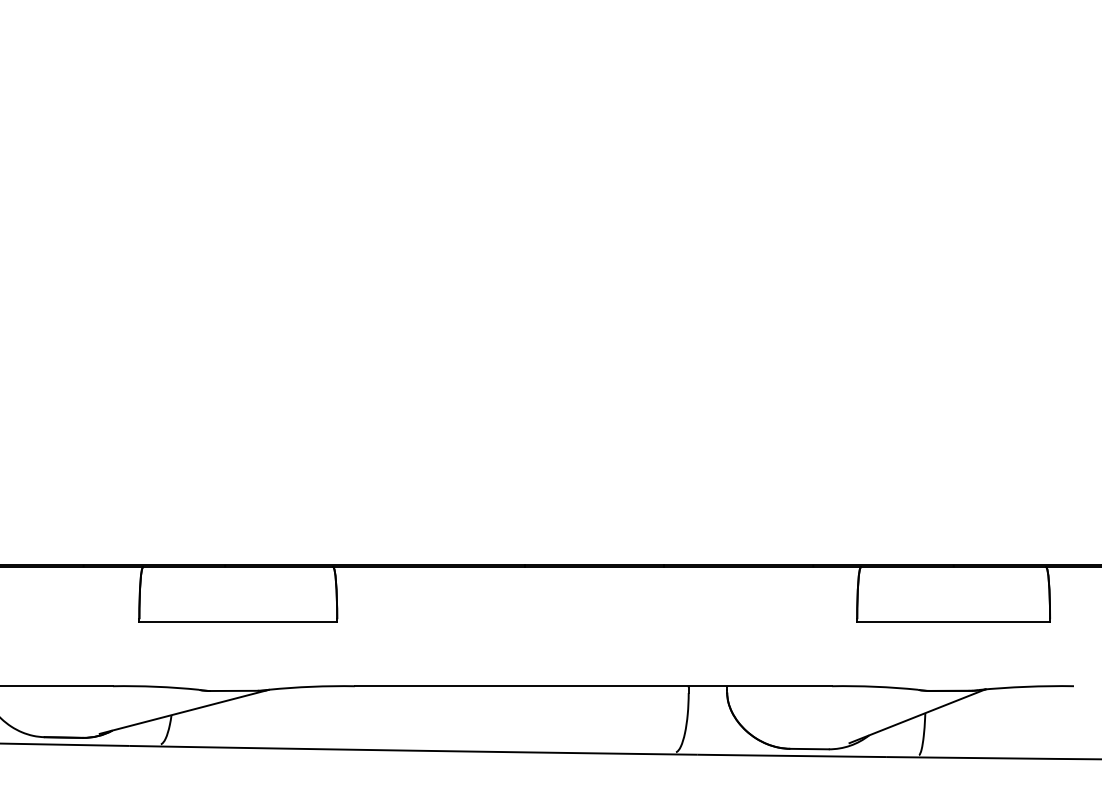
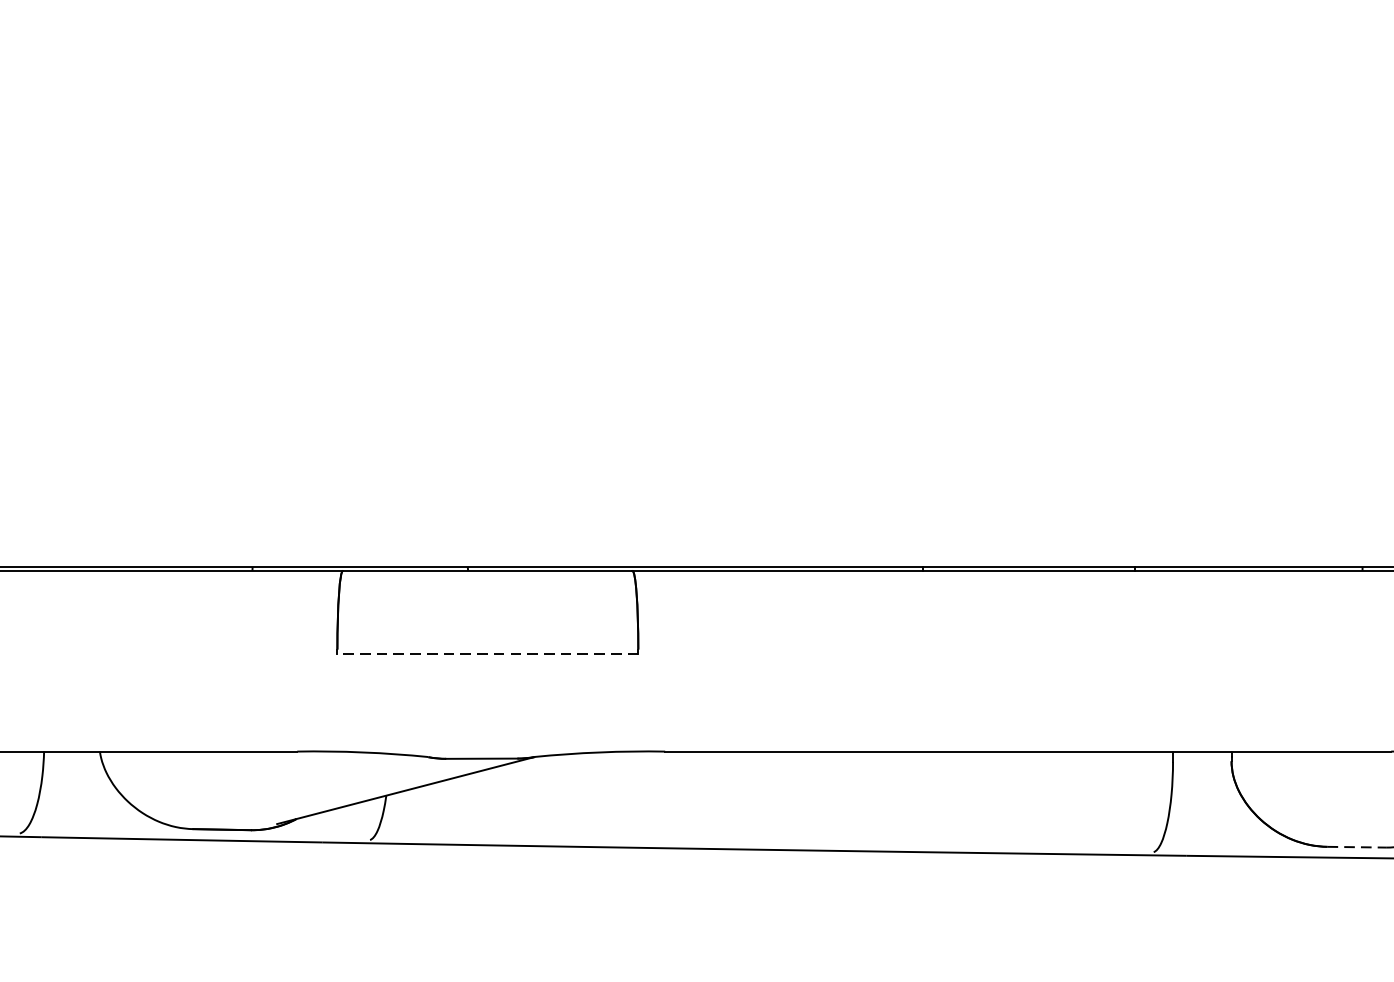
line: (238, 621) -> (488, 653), solid -> dashed
line: (810, 749) -> (1358, 847), solid -> dashed

